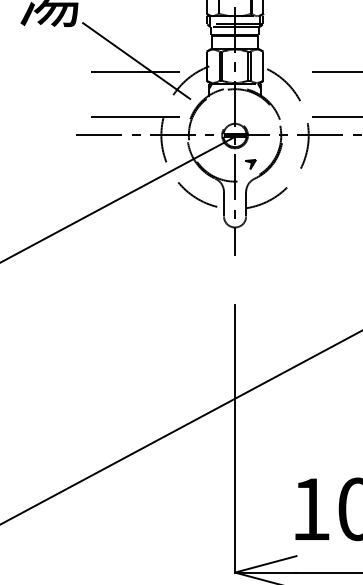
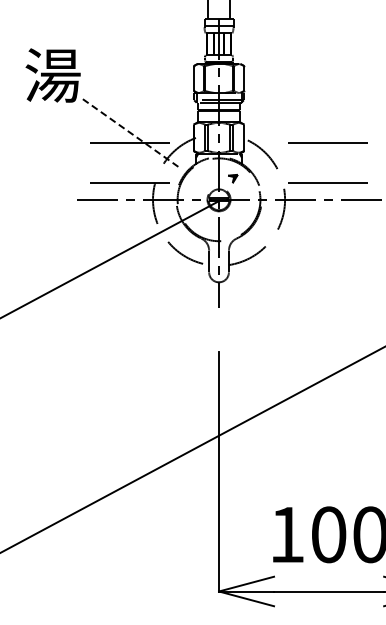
line: (136, 61) -> (130, 133), solid -> dashed
part: (251, 164) -> (233, 178), moved

